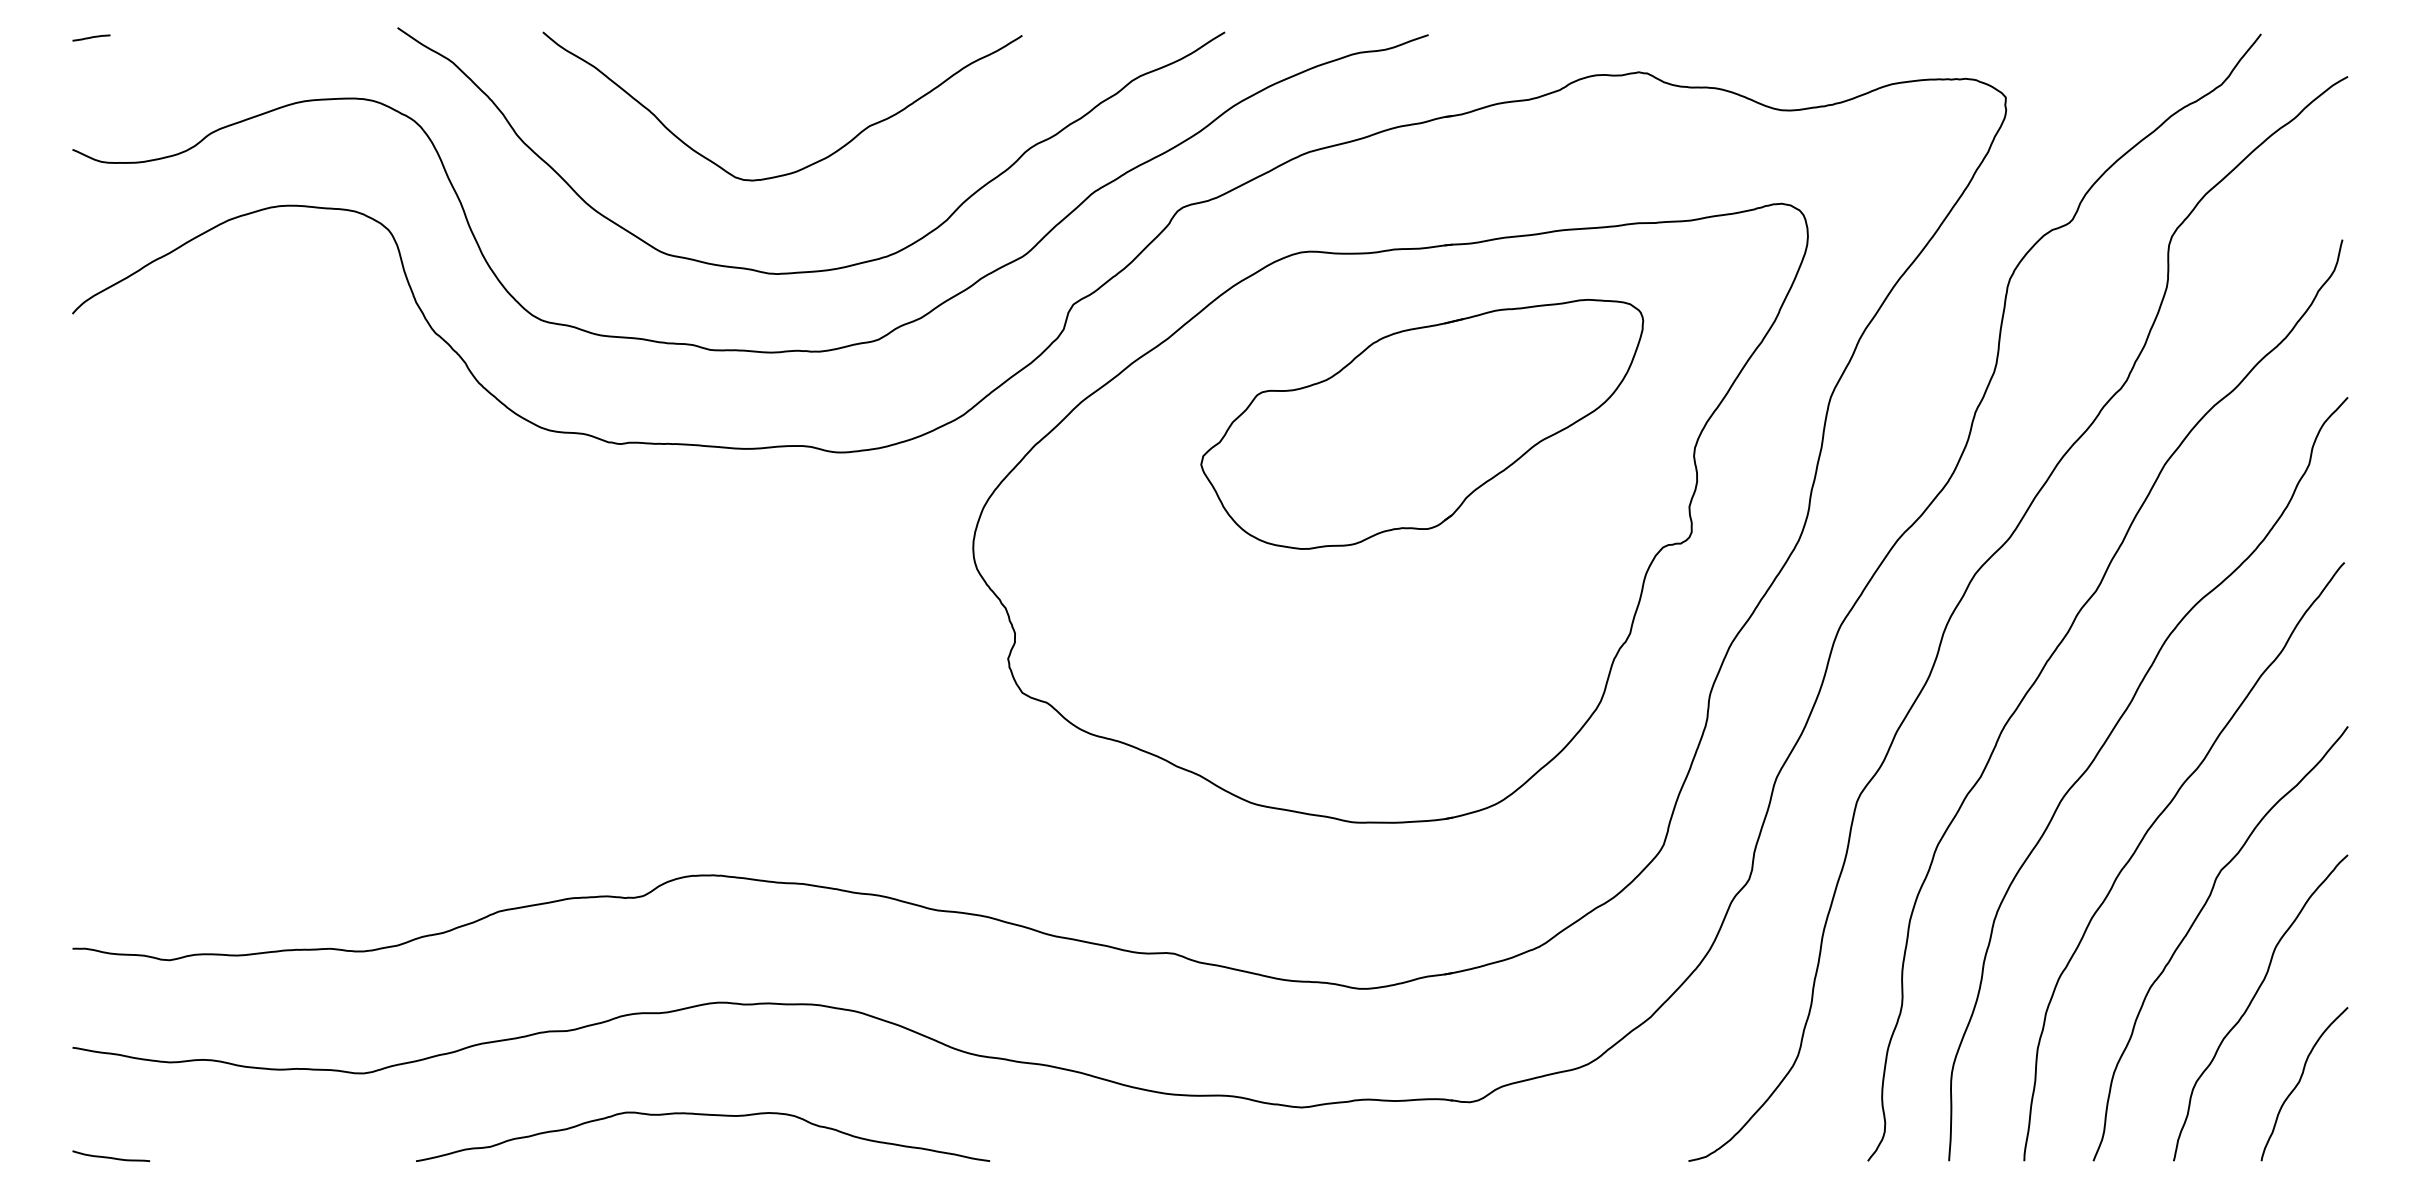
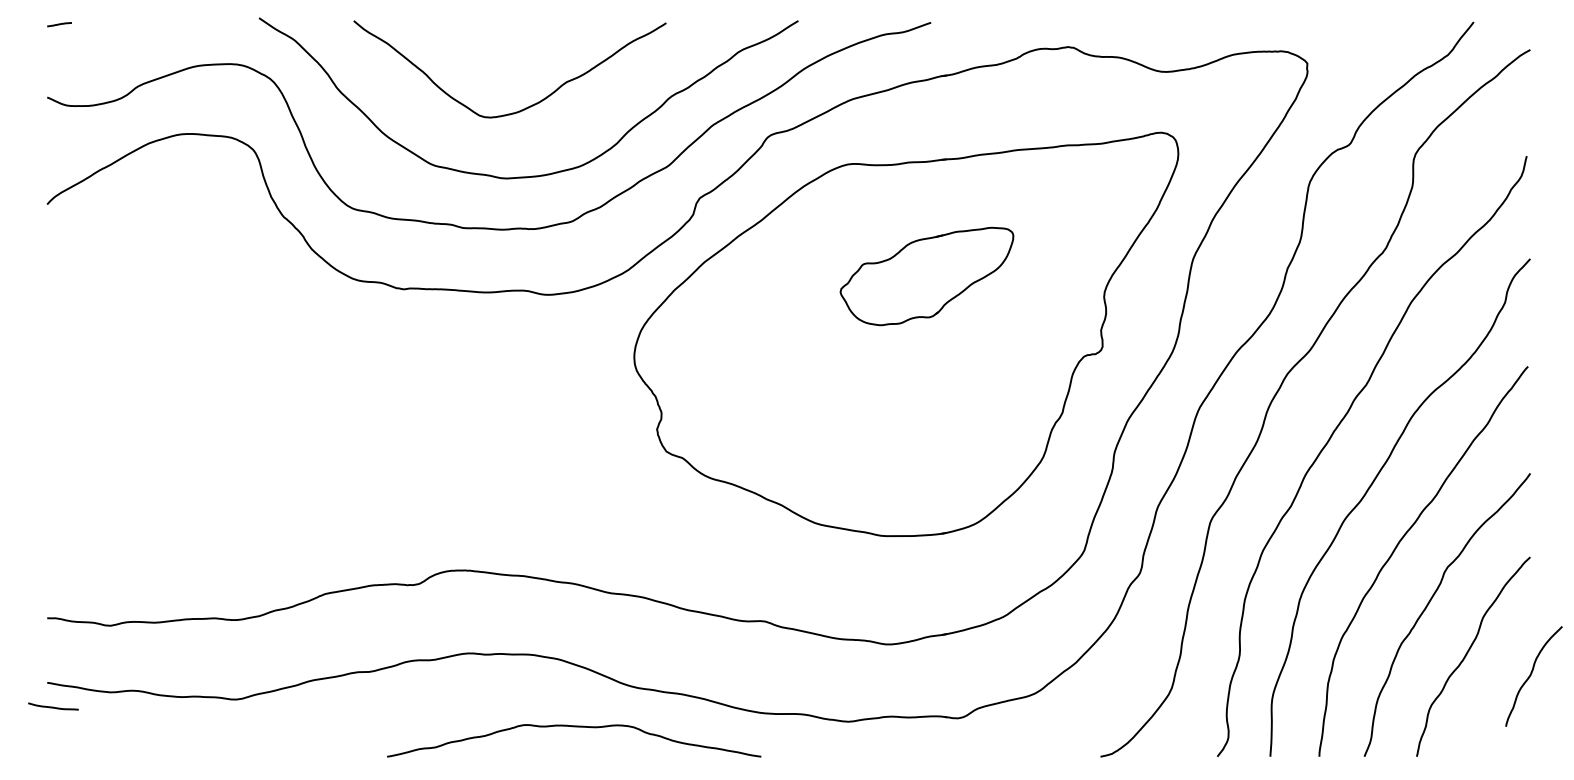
part: (1421, 424) -> (926, 276), size x0.6
curve: (2300, 1082) -> (1531, 675), moved
curve: (703, 1116) -> (574, 727), moved
curve: (111, 1156) -> (53, 706), moved

